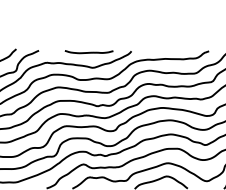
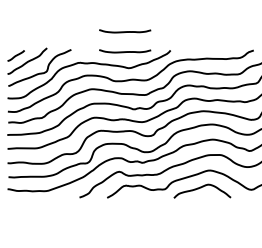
curve: (89, 33) -> (125, 31), added

